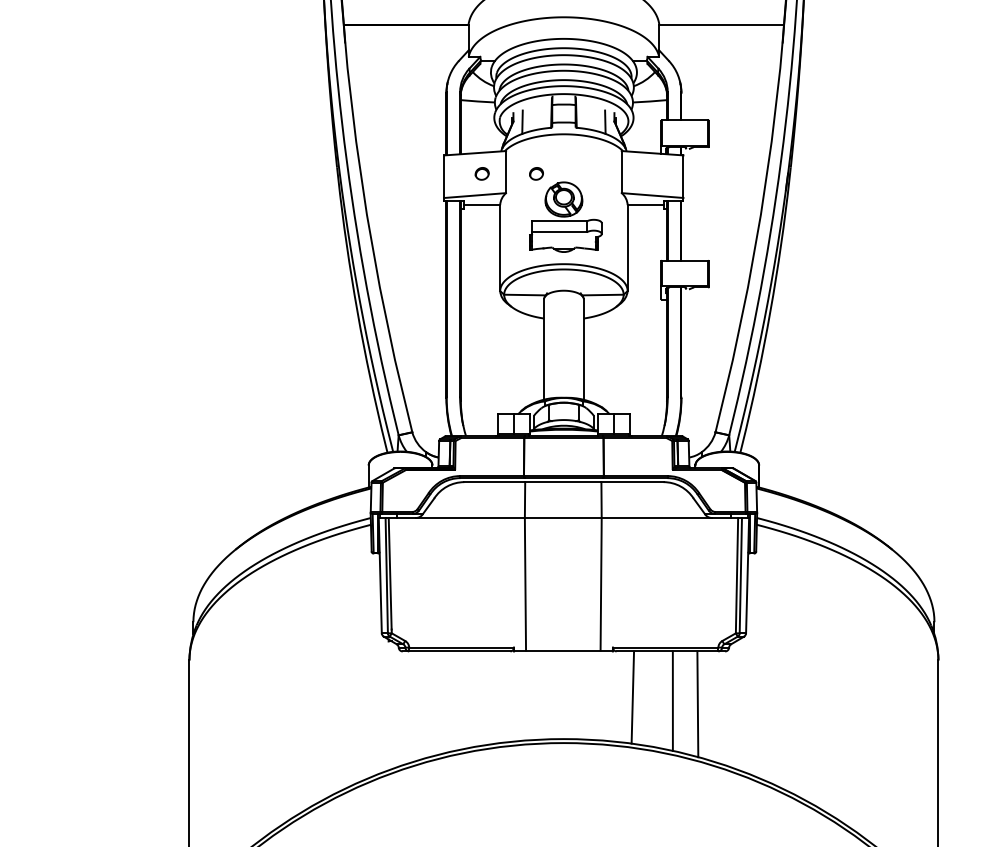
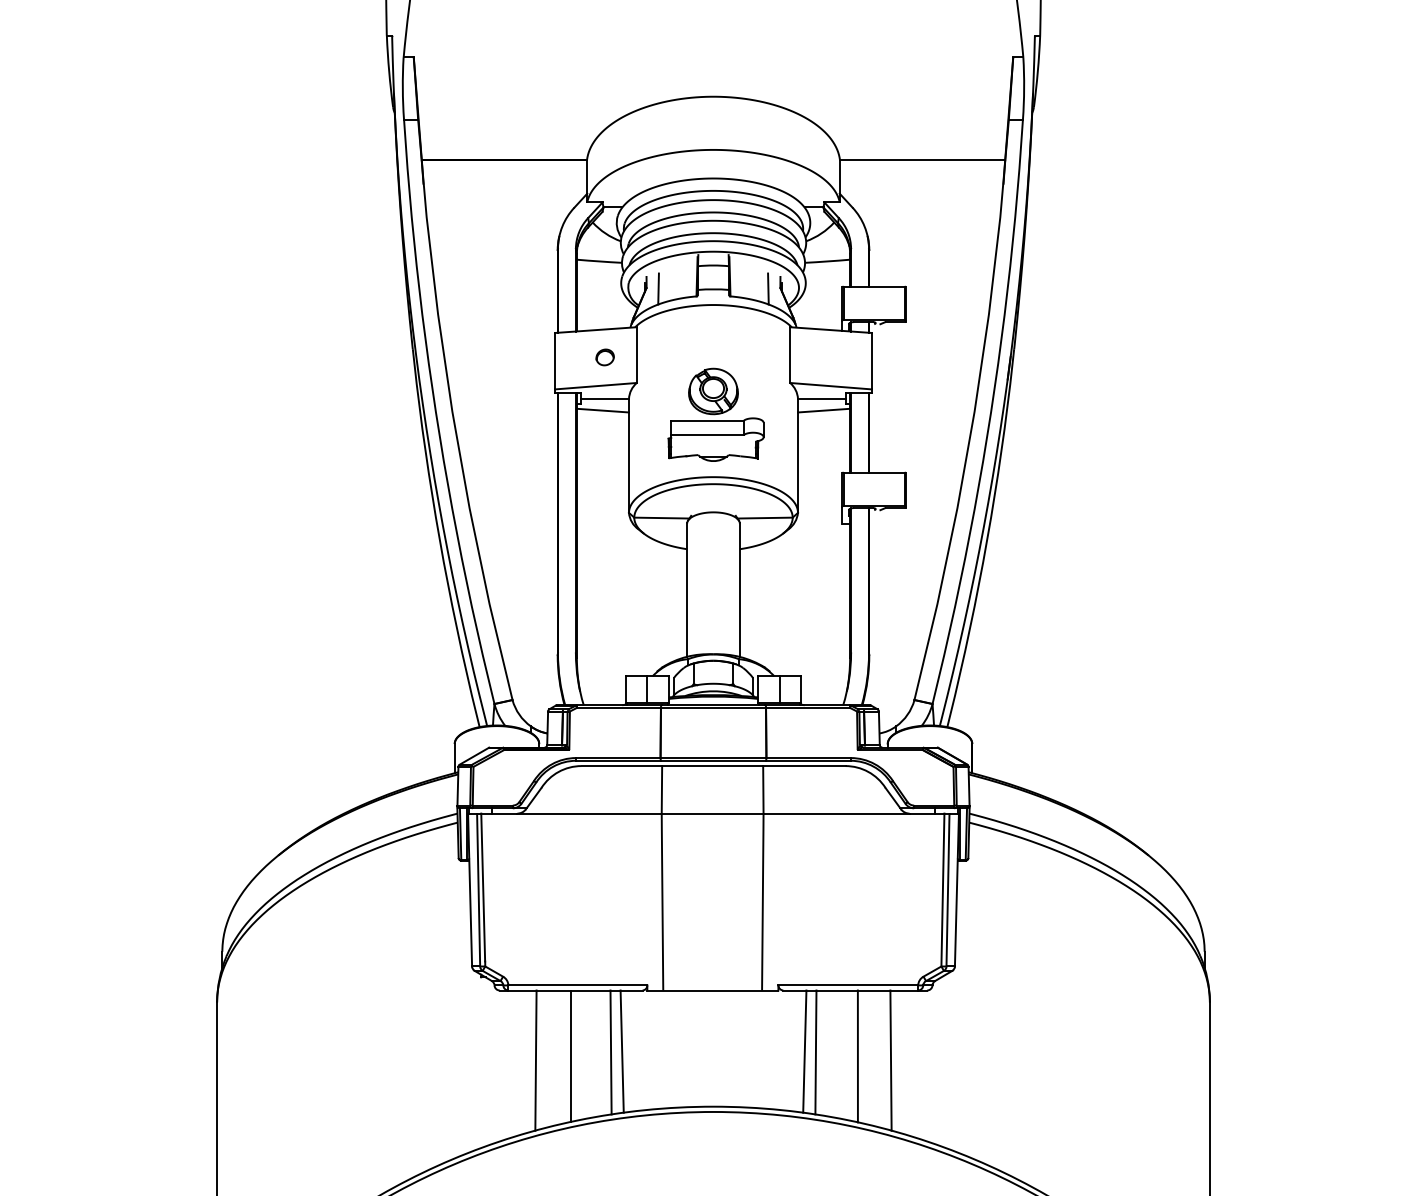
part: (536, 173) -> (676, 357), removed
line: (480, 213) -> (602, 410), added
line: (647, 213) -> (824, 410), added
line: (494, 697) -> (621, 1051), added
line: (486, 698) -> (610, 1052), added
line: (640, 698) -> (815, 1052), added
line: (456, 701) -> (570, 1056), added
line: (429, 704) -> (535, 1060), added

